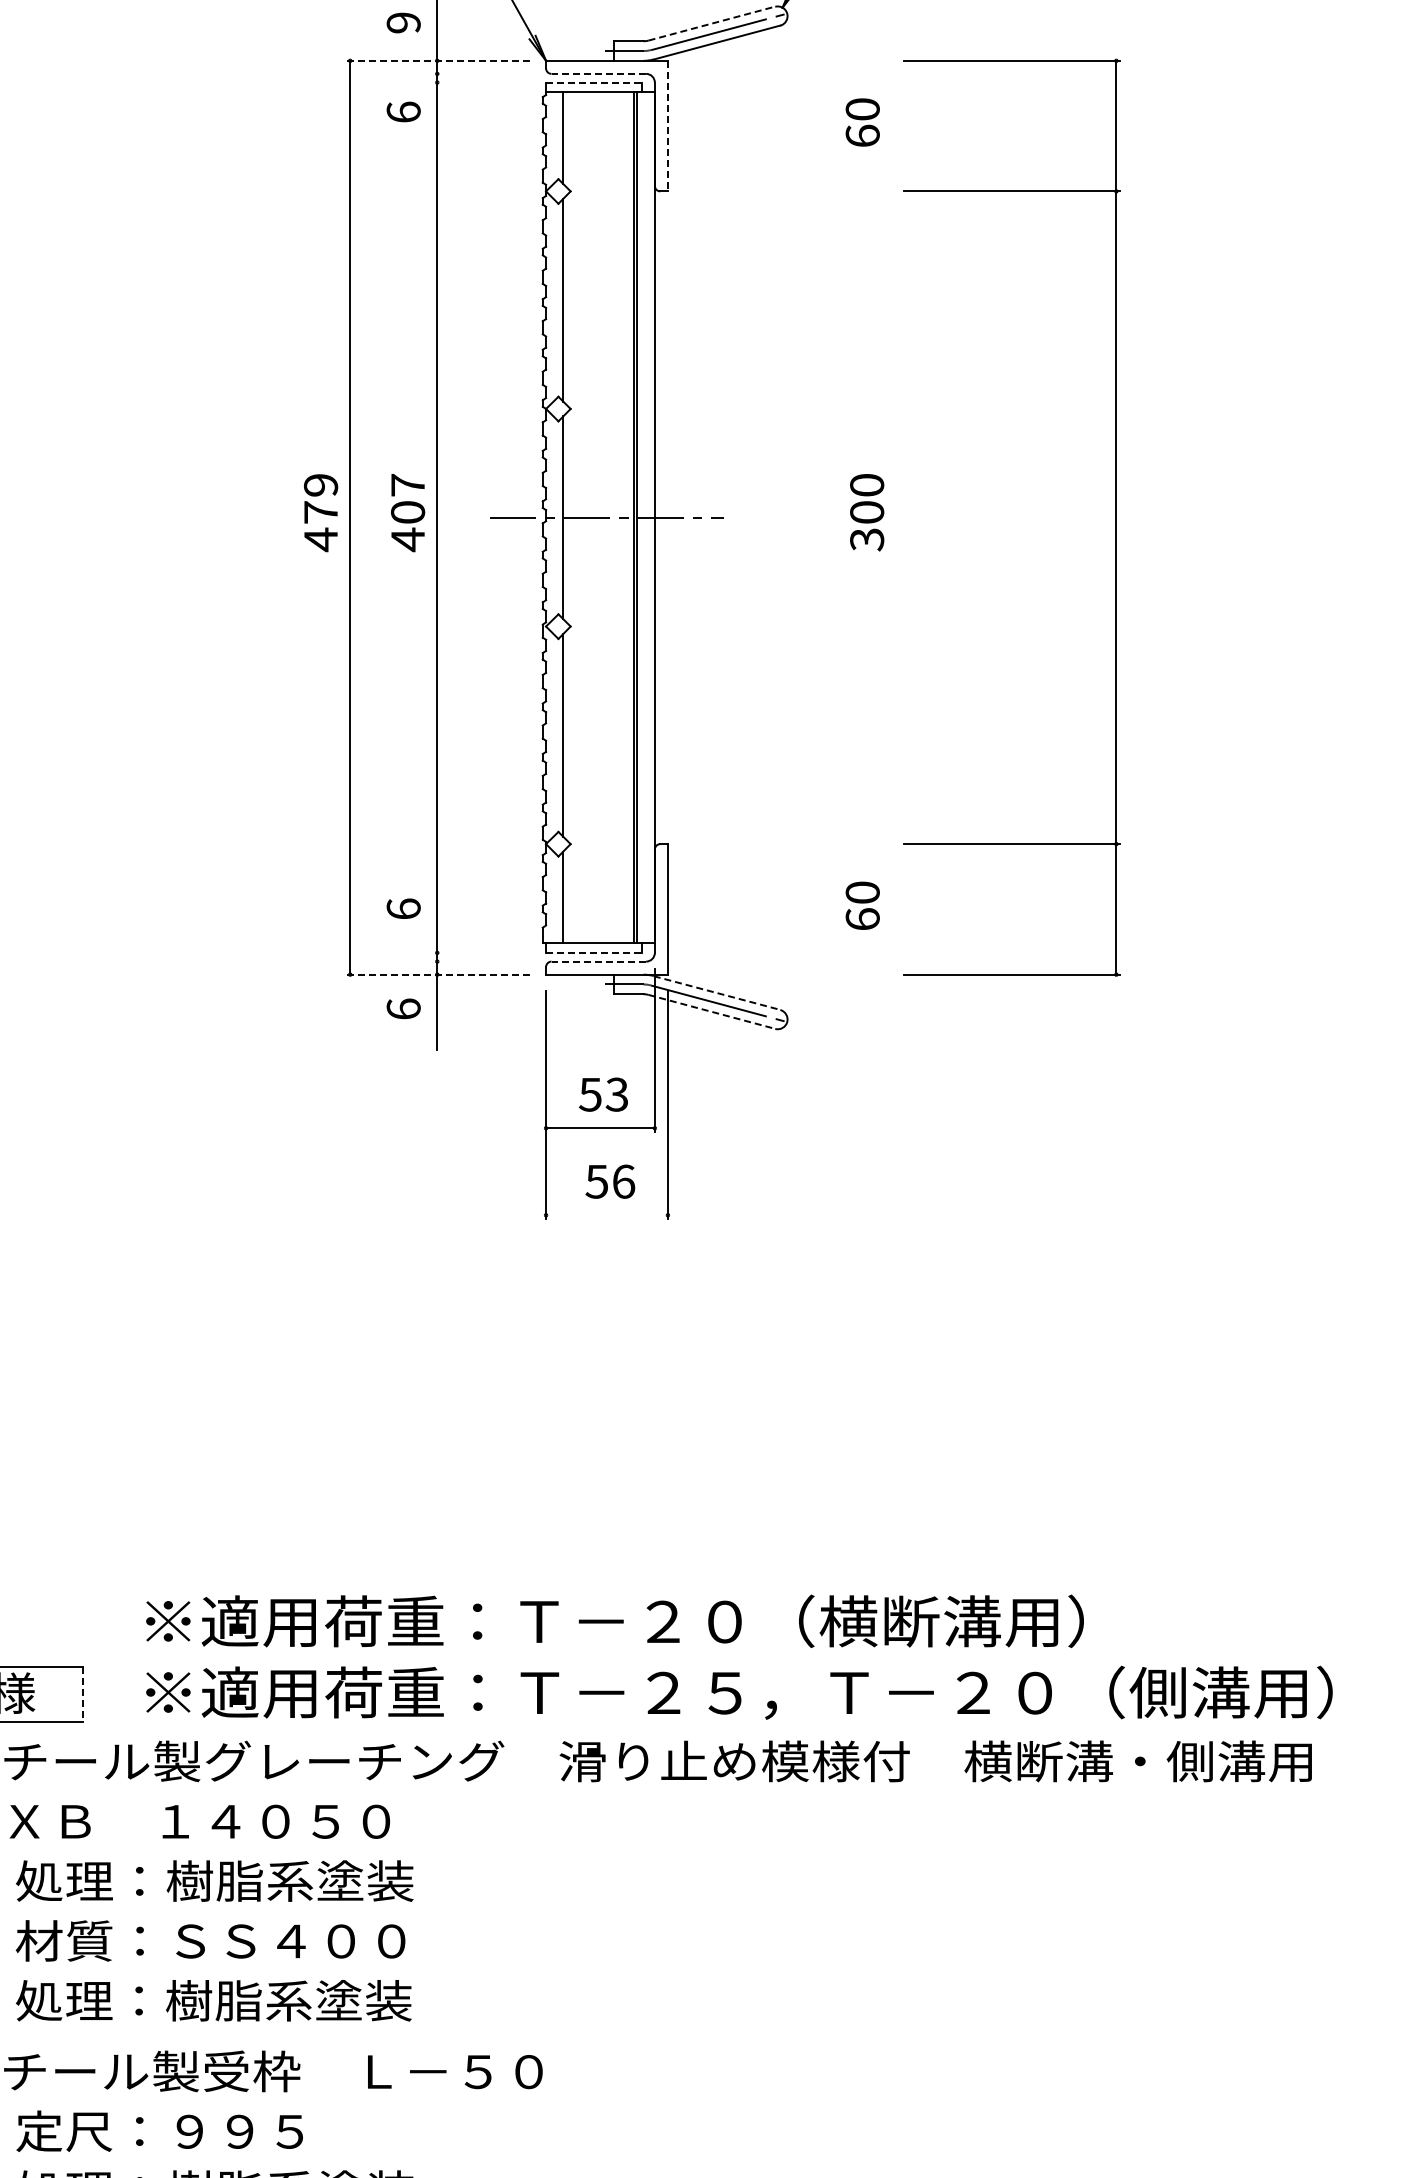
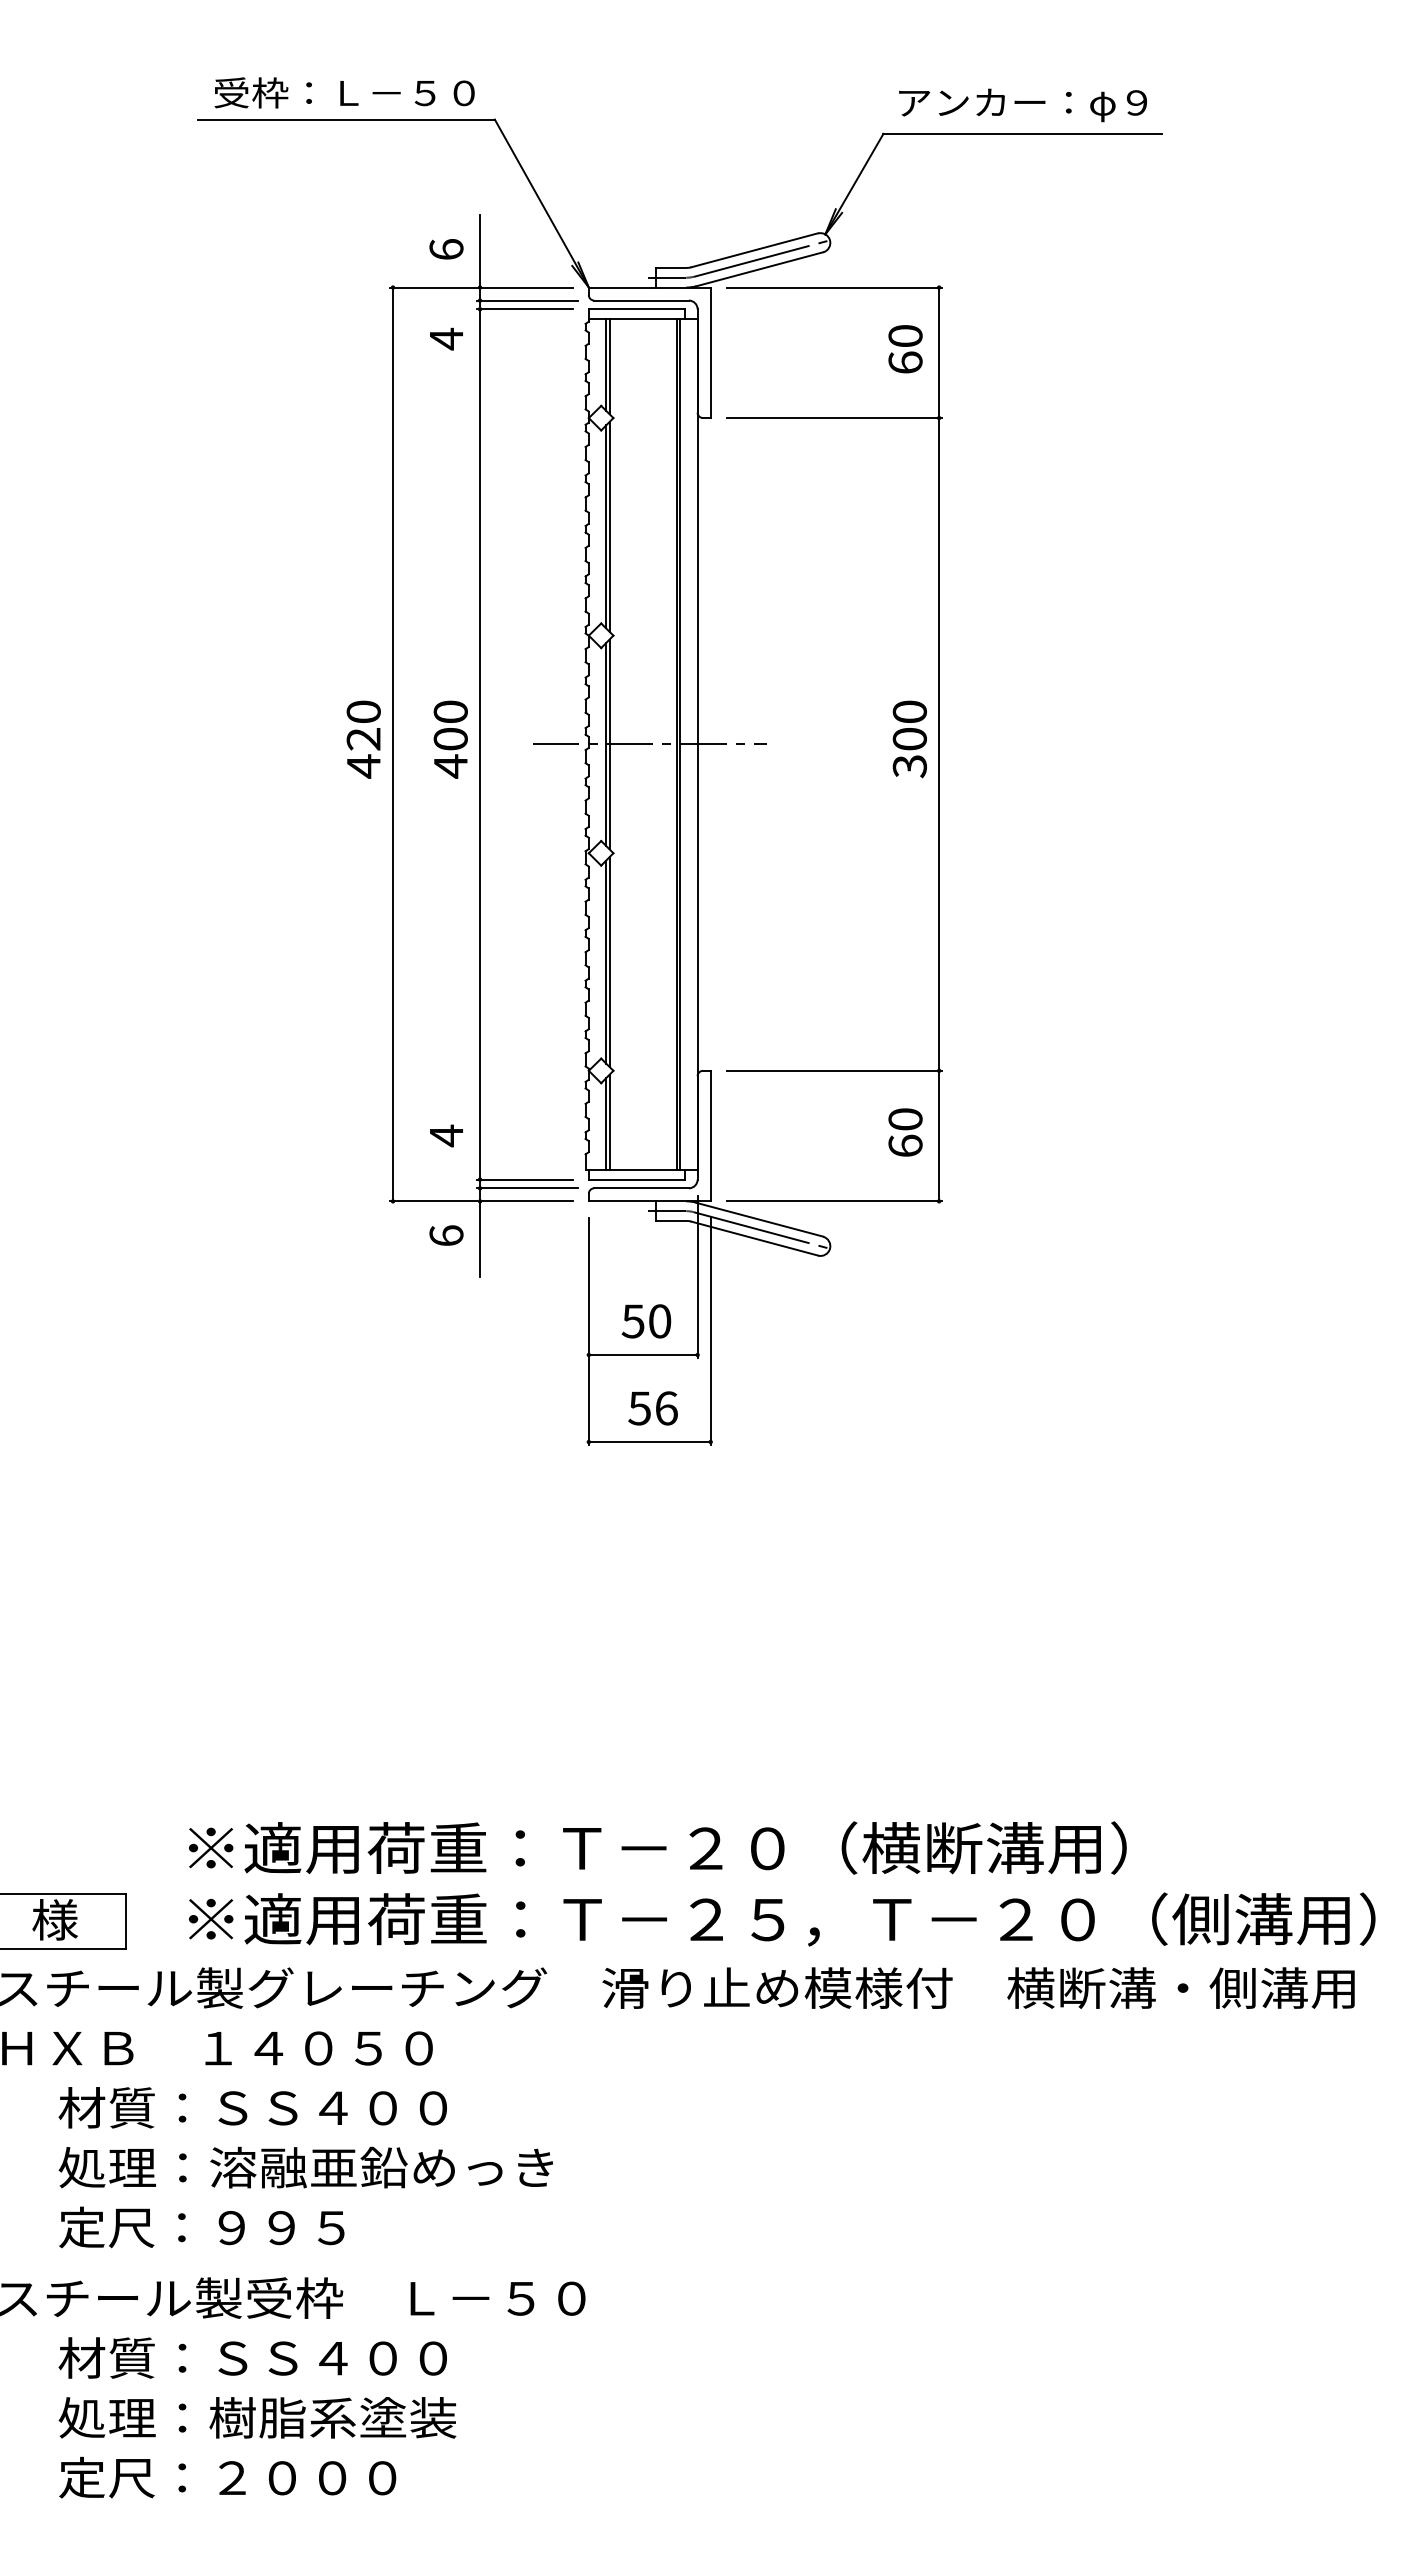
text: (403, 22) -> (446, 249), 9 -> 6
line: (711, 23) -> (754, 250), dashed -> solid
line: (437, 60) -> (480, 287), dashed -> solid
line: (483, 73) -> (526, 300), added
line: (598, 73) -> (641, 300), dashed -> solid
line: (481, 82) -> (524, 309), added
line: (593, 82) -> (636, 309), dashed -> solid
text: (403, 111) -> (446, 338), 6 -> 4
line: (667, 126) -> (710, 353), dashed -> solid
line: (566, 139) -> (609, 366), added
line: (566, 299) -> (609, 526), added
text: (407, 484) -> (450, 711), 407 -> 400
text: (320, 498) -> (363, 725), 479 -> 420
line: (566, 517) -> (609, 744), added
part: (1115, 517) -> (938, 744), moved
line: (566, 734) -> (609, 961), added
line: (566, 894) -> (609, 1121), added
text: (403, 908) -> (446, 1135), 6 -> 4
line: (481, 952) -> (524, 1179), added
line: (593, 952) -> (636, 1179), dashed -> solid
line: (483, 961) -> (526, 1188), added
line: (598, 961) -> (641, 1188), dashed -> solid
line: (437, 974) -> (480, 1201), dashed -> solid
line: (716, 992) -> (759, 1219), dashed -> solid
line: (711, 1011) -> (754, 1238), dashed -> solid
text: (616, 1094) -> (659, 1321), 53 -> 50
line: (606, 1215) -> (649, 1442), added
line: (82, 1694) -> (125, 1921), dashed -> solid
text: (214, 1880) -> (257, 2107), 処理：樹脂系塗装 -> 材質：ＳＳ４００
text: (262, 1940) -> (305, 2167), 材質：ＳＳ４００ -> 処理：溶融亜鉛めっき
text: (213, 2000) -> (256, 2227), 処理：樹脂系塗装 -> 定尺：９９５
text: (209, 2130) -> (252, 2357), 定尺：９９５ -> 材質：ＳＳ４００

